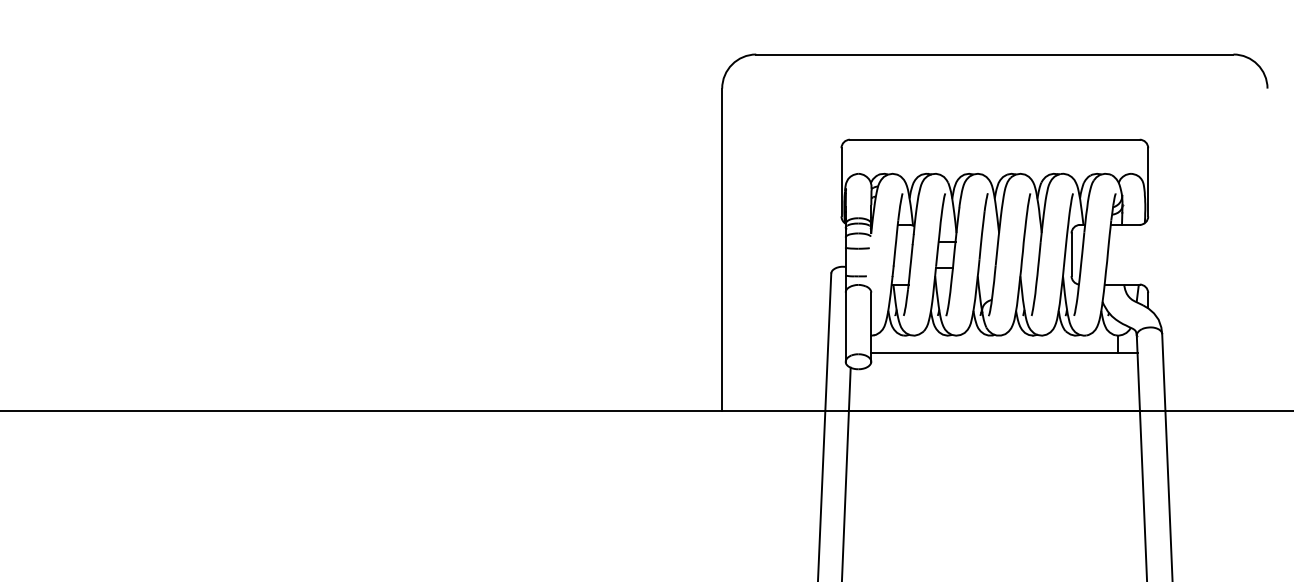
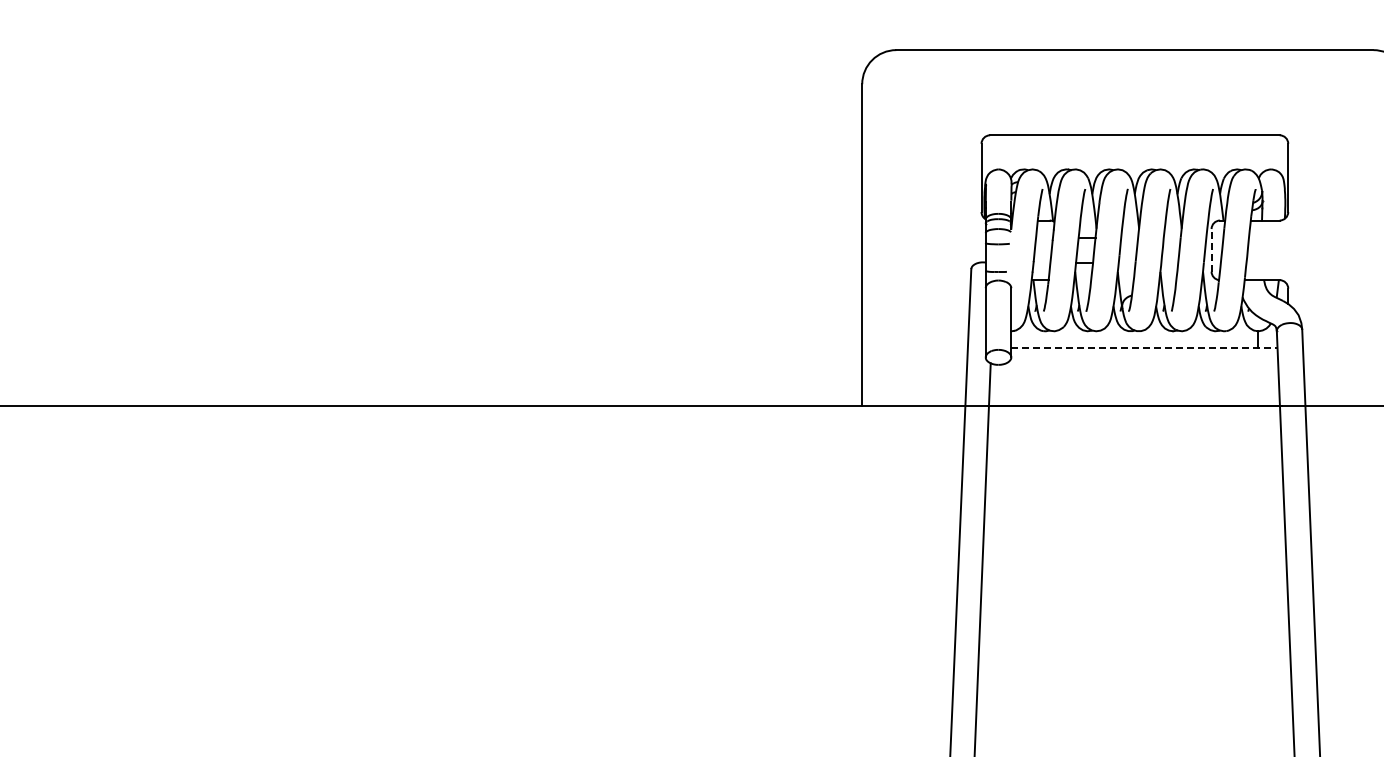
line: (1071, 253) -> (1211, 249), solid -> dashed
line: (1005, 352) -> (1145, 348), solid -> dashed

